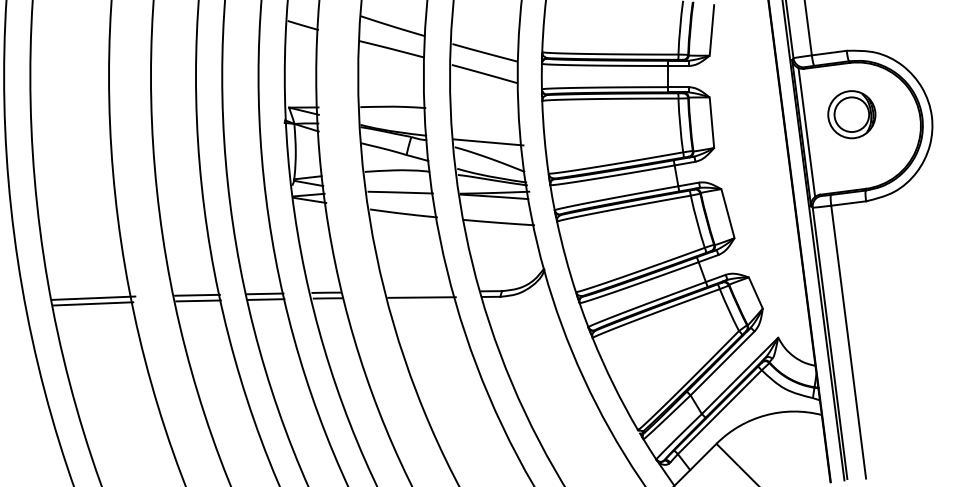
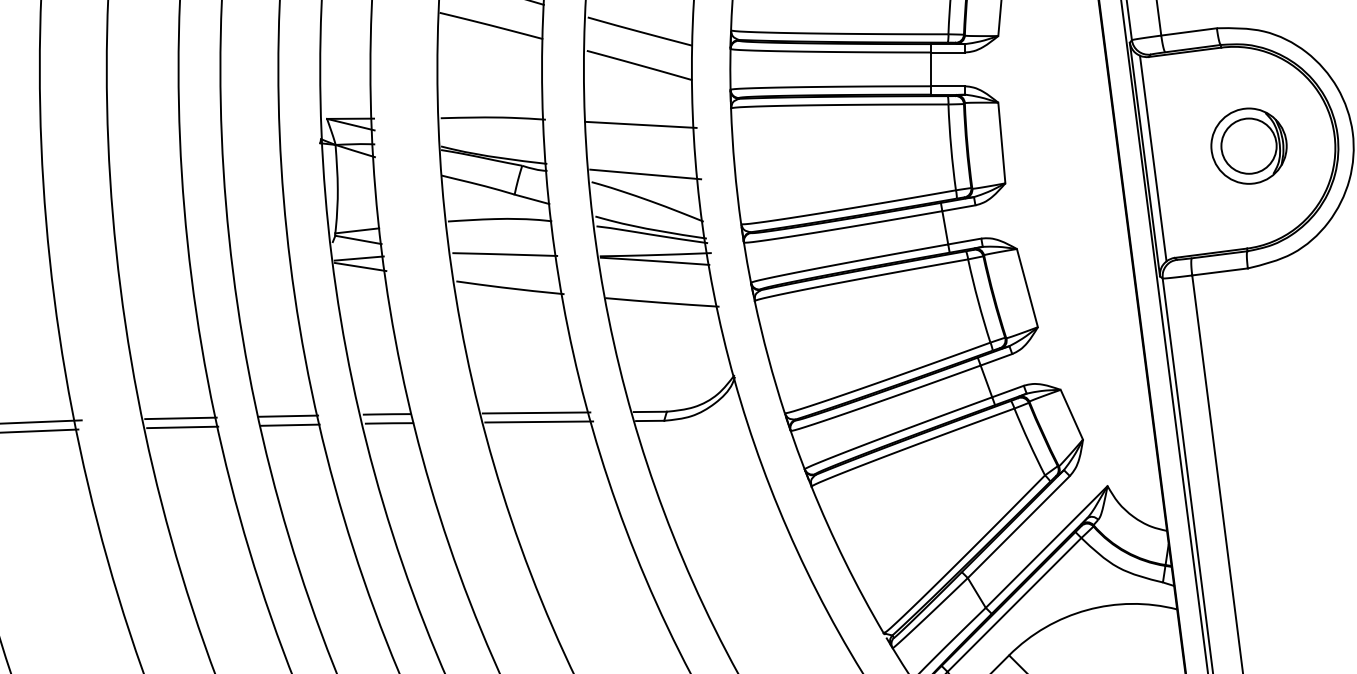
line: (485, 111) -> (640, 125), added
part: (851, 114) -> (1248, 145), moved
line: (420, 291) -> (536, 412), added

